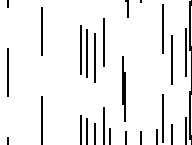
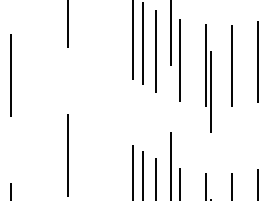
line: (109, 63) -> (179, 60), added
line: (156, 64) -> (257, 61), added
line: (141, 66) -> (232, 65), added
line: (123, 88) -> (207, 78), moved

